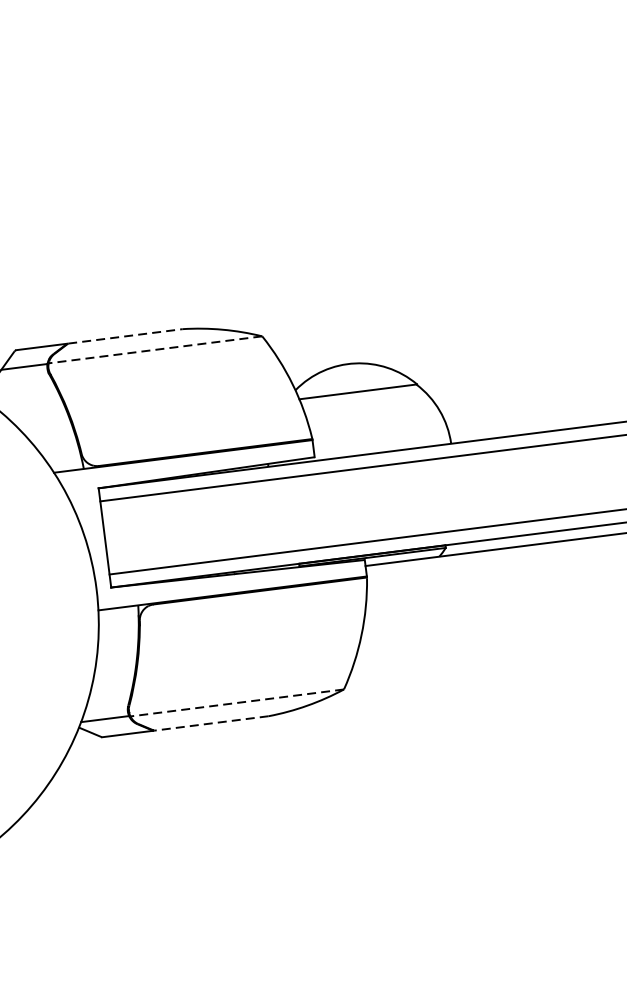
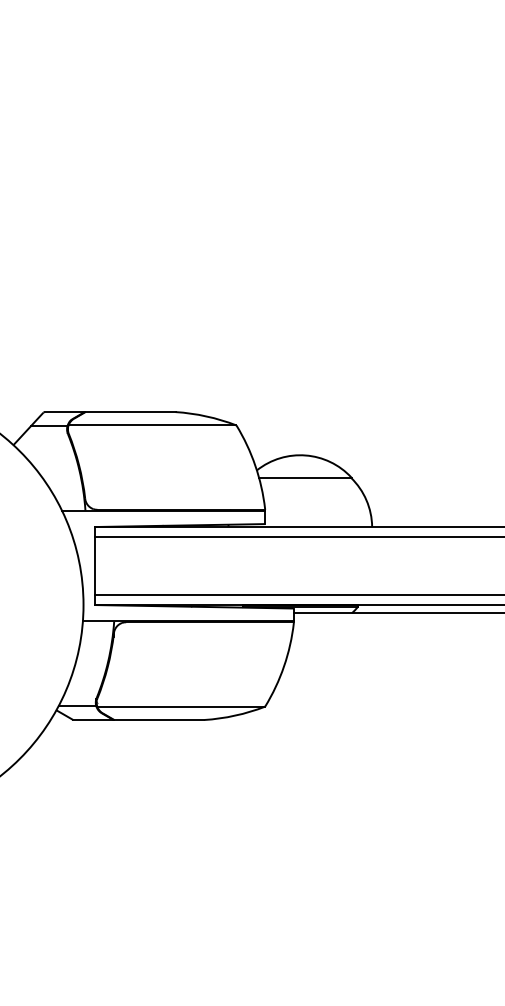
line: (125, 336) -> (130, 412), dashed -> solid
line: (155, 349) -> (152, 425), dashed -> solid
line: (237, 702) -> (181, 706), dashed -> solid
line: (211, 724) -> (159, 720), dashed -> solid

